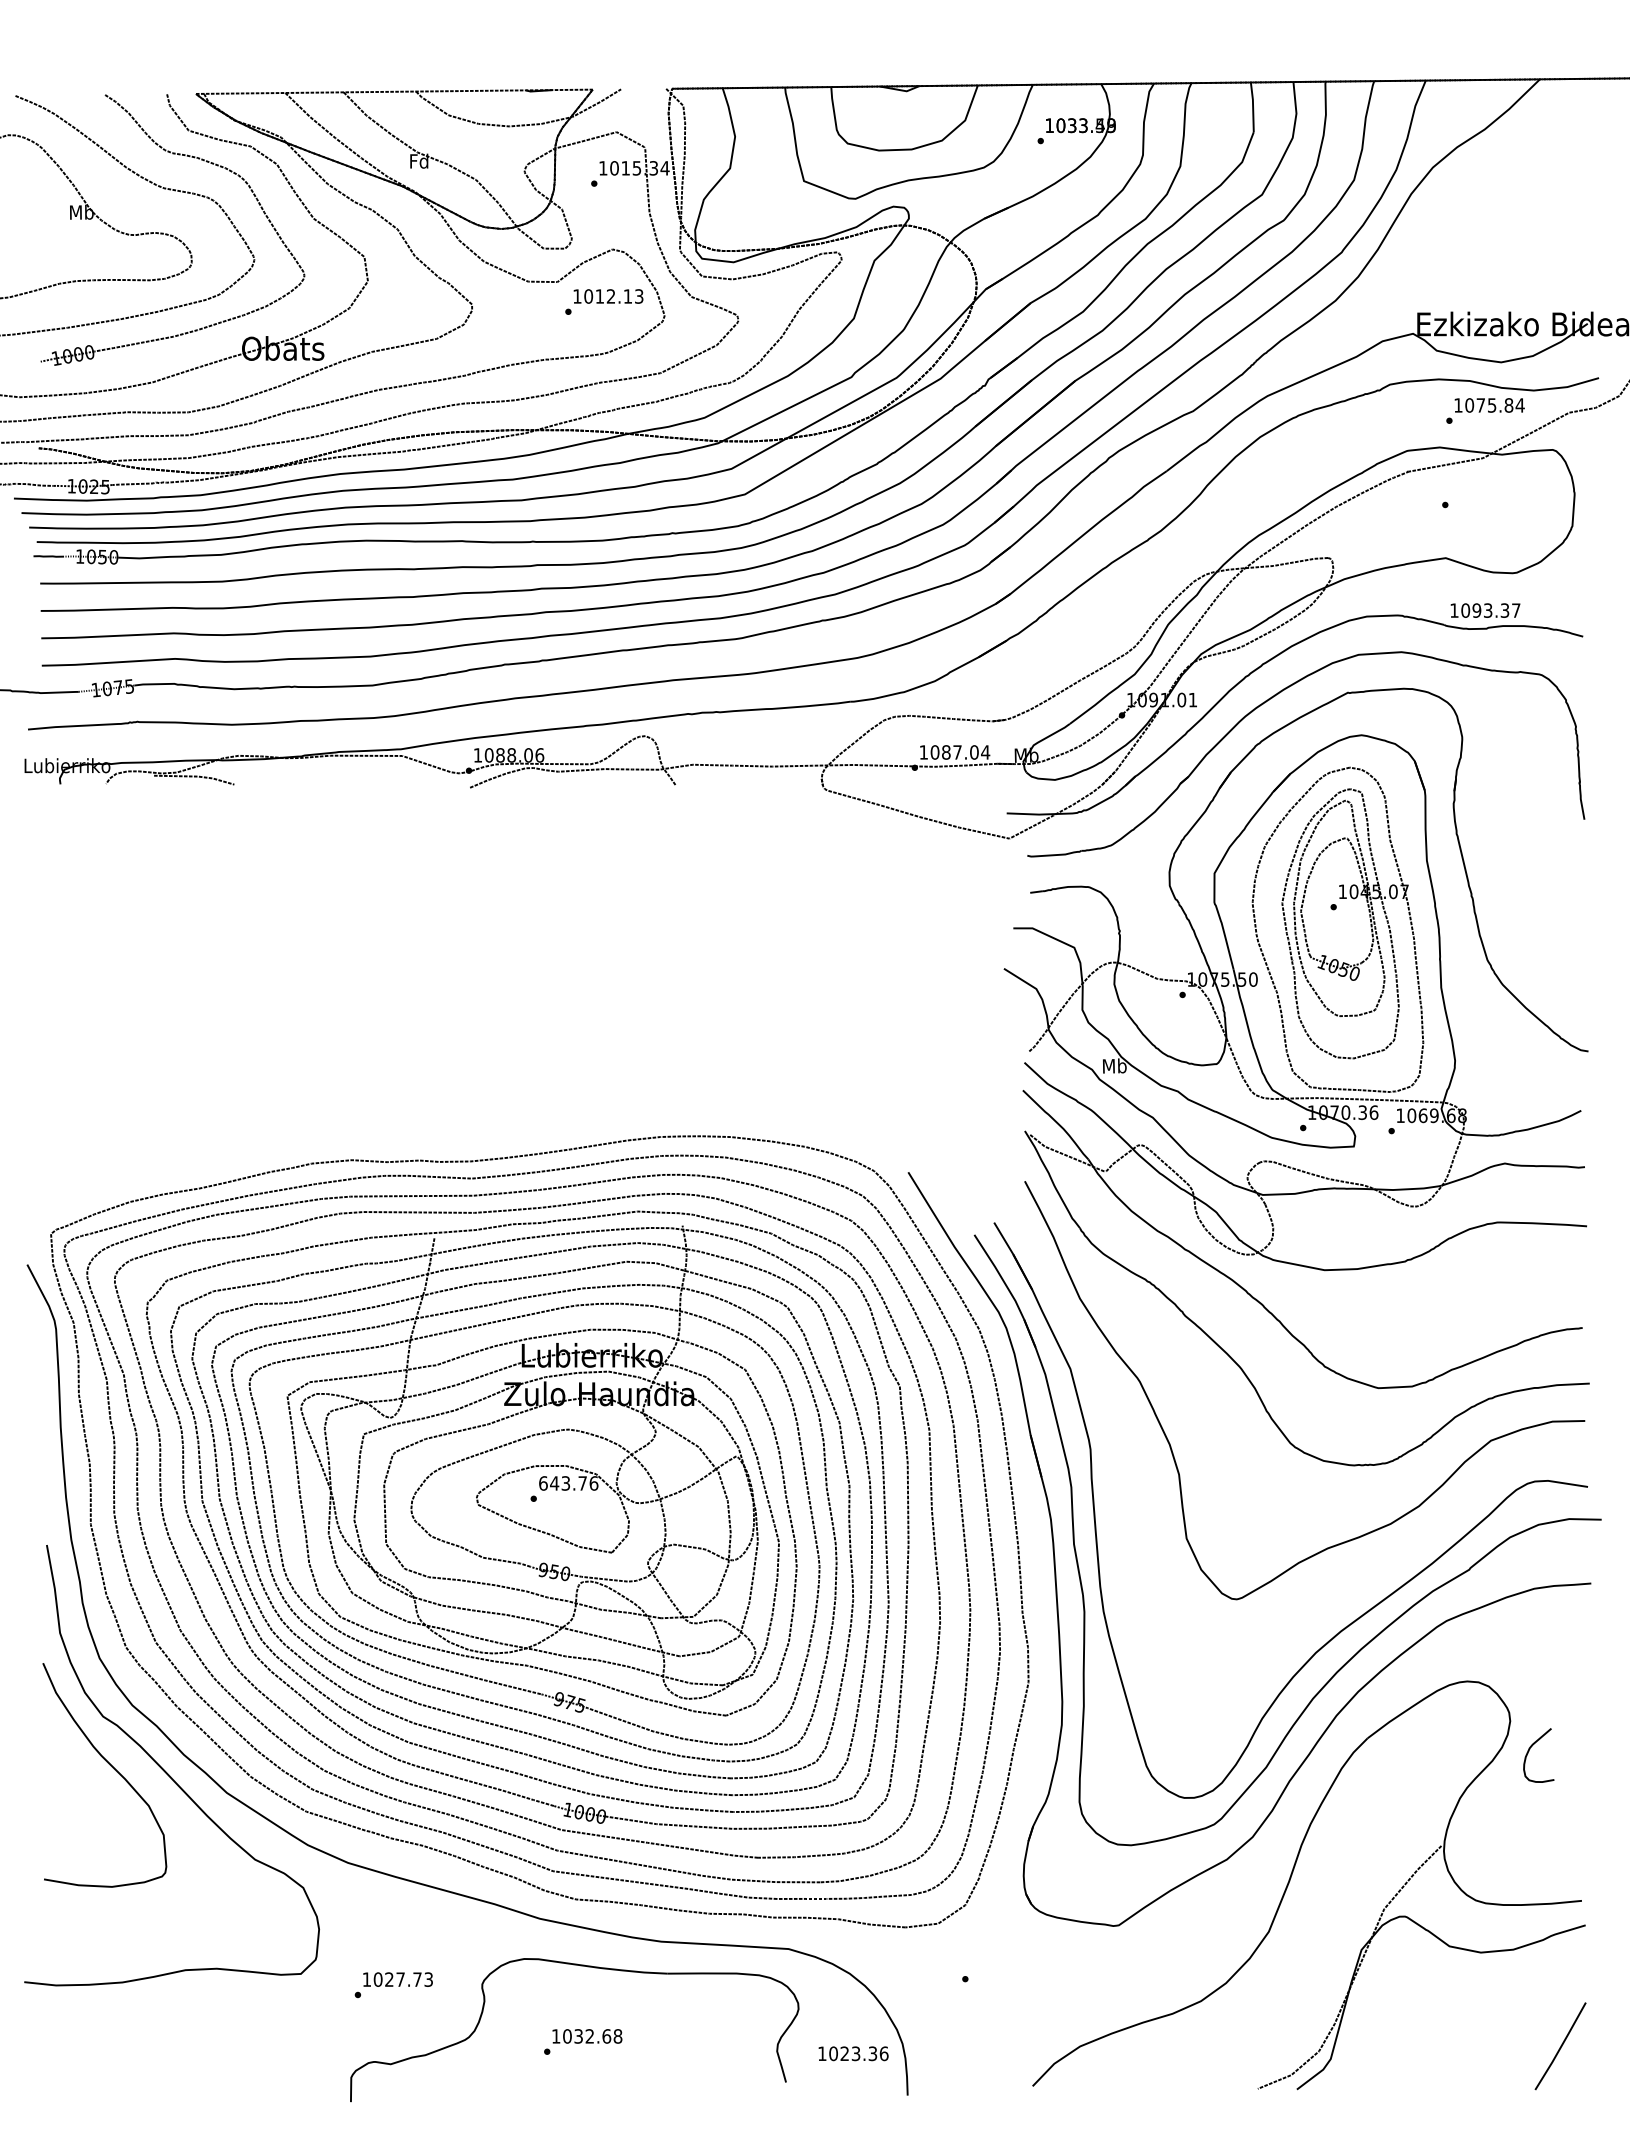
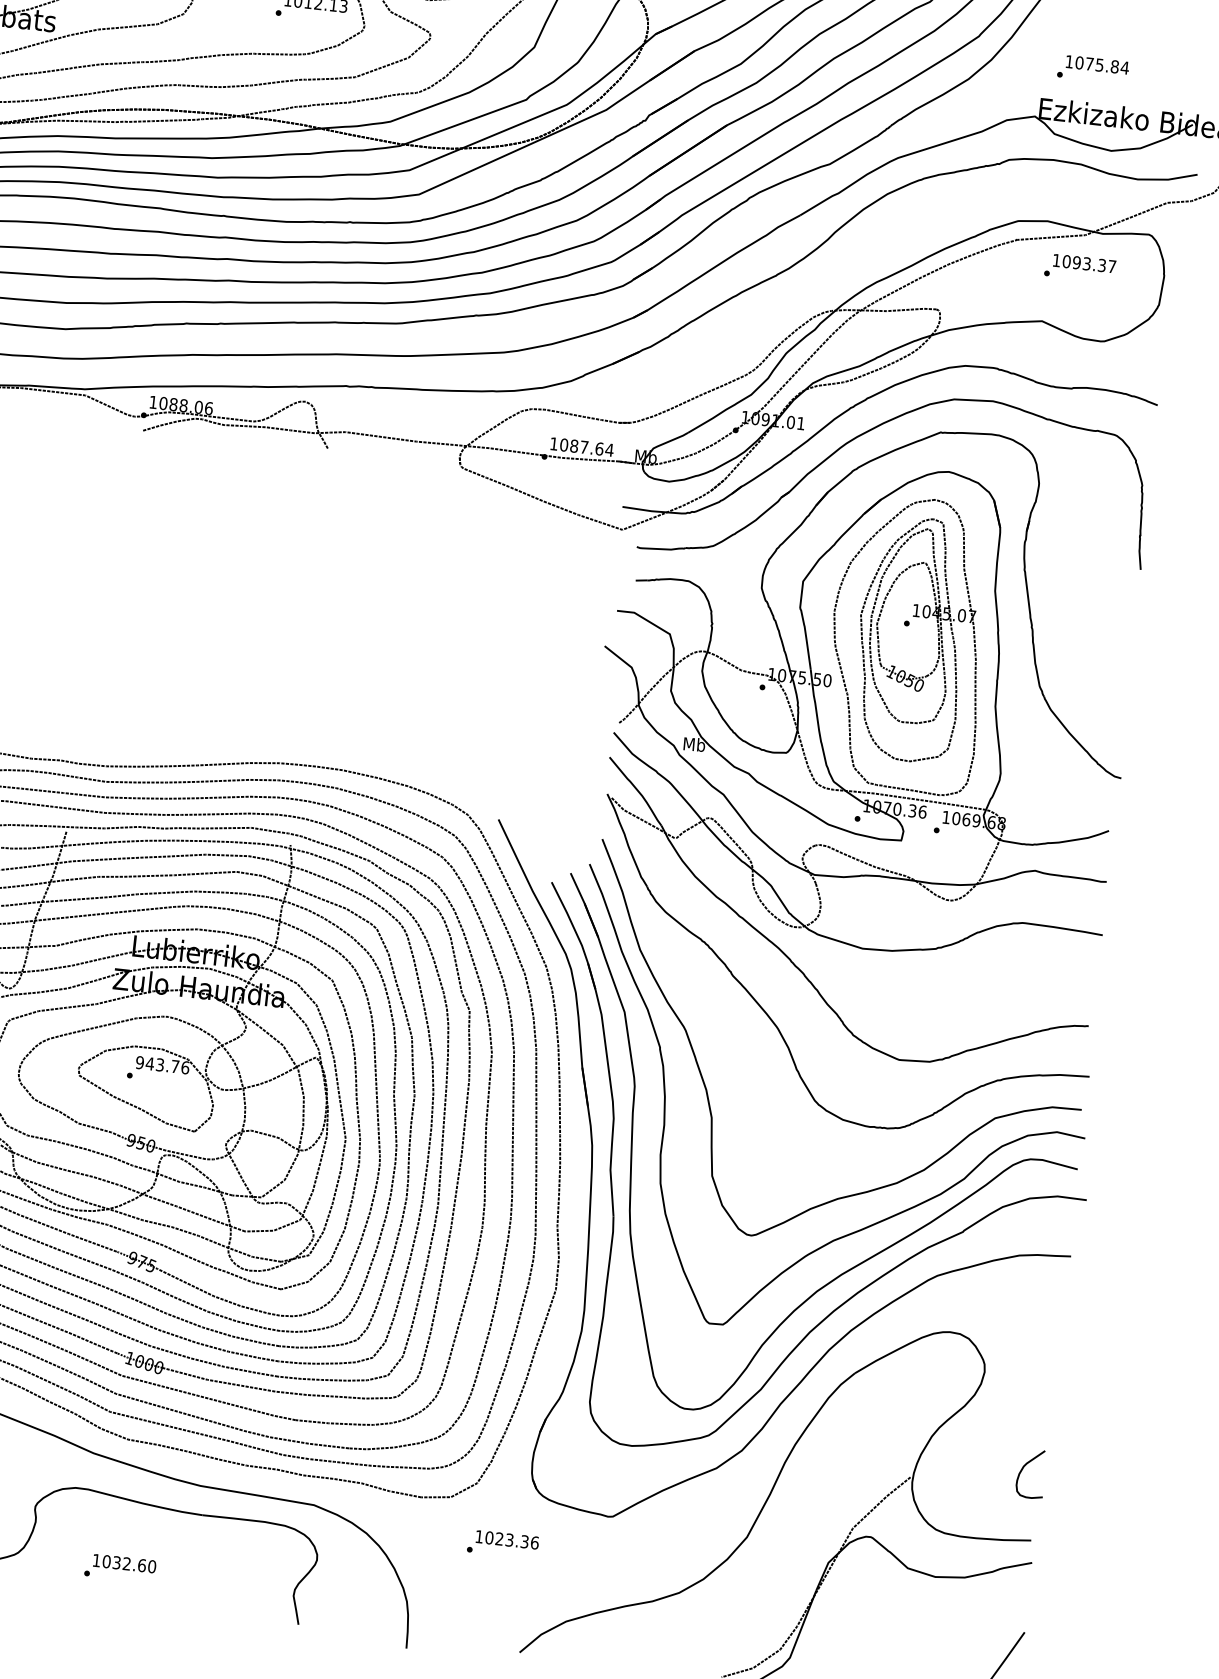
text: (1485, 410) -> (1093, 69), moved
text: (1485, 610) -> (1084, 263), moved
text: (974, 752) -> (599, 449), 1087.04 -> 1087.64
text: (543, 1483) -> (140, 1062), 643.76 -> 943.76
curve: (1367, 1572) -> (871, 1224), added
curve: (1529, 1751) -> (1023, 1469), moved
text: (617, 2036) -> (151, 1566), 1032.68 -> 1032.60
text: (853, 2053) -> (507, 1539), moved

